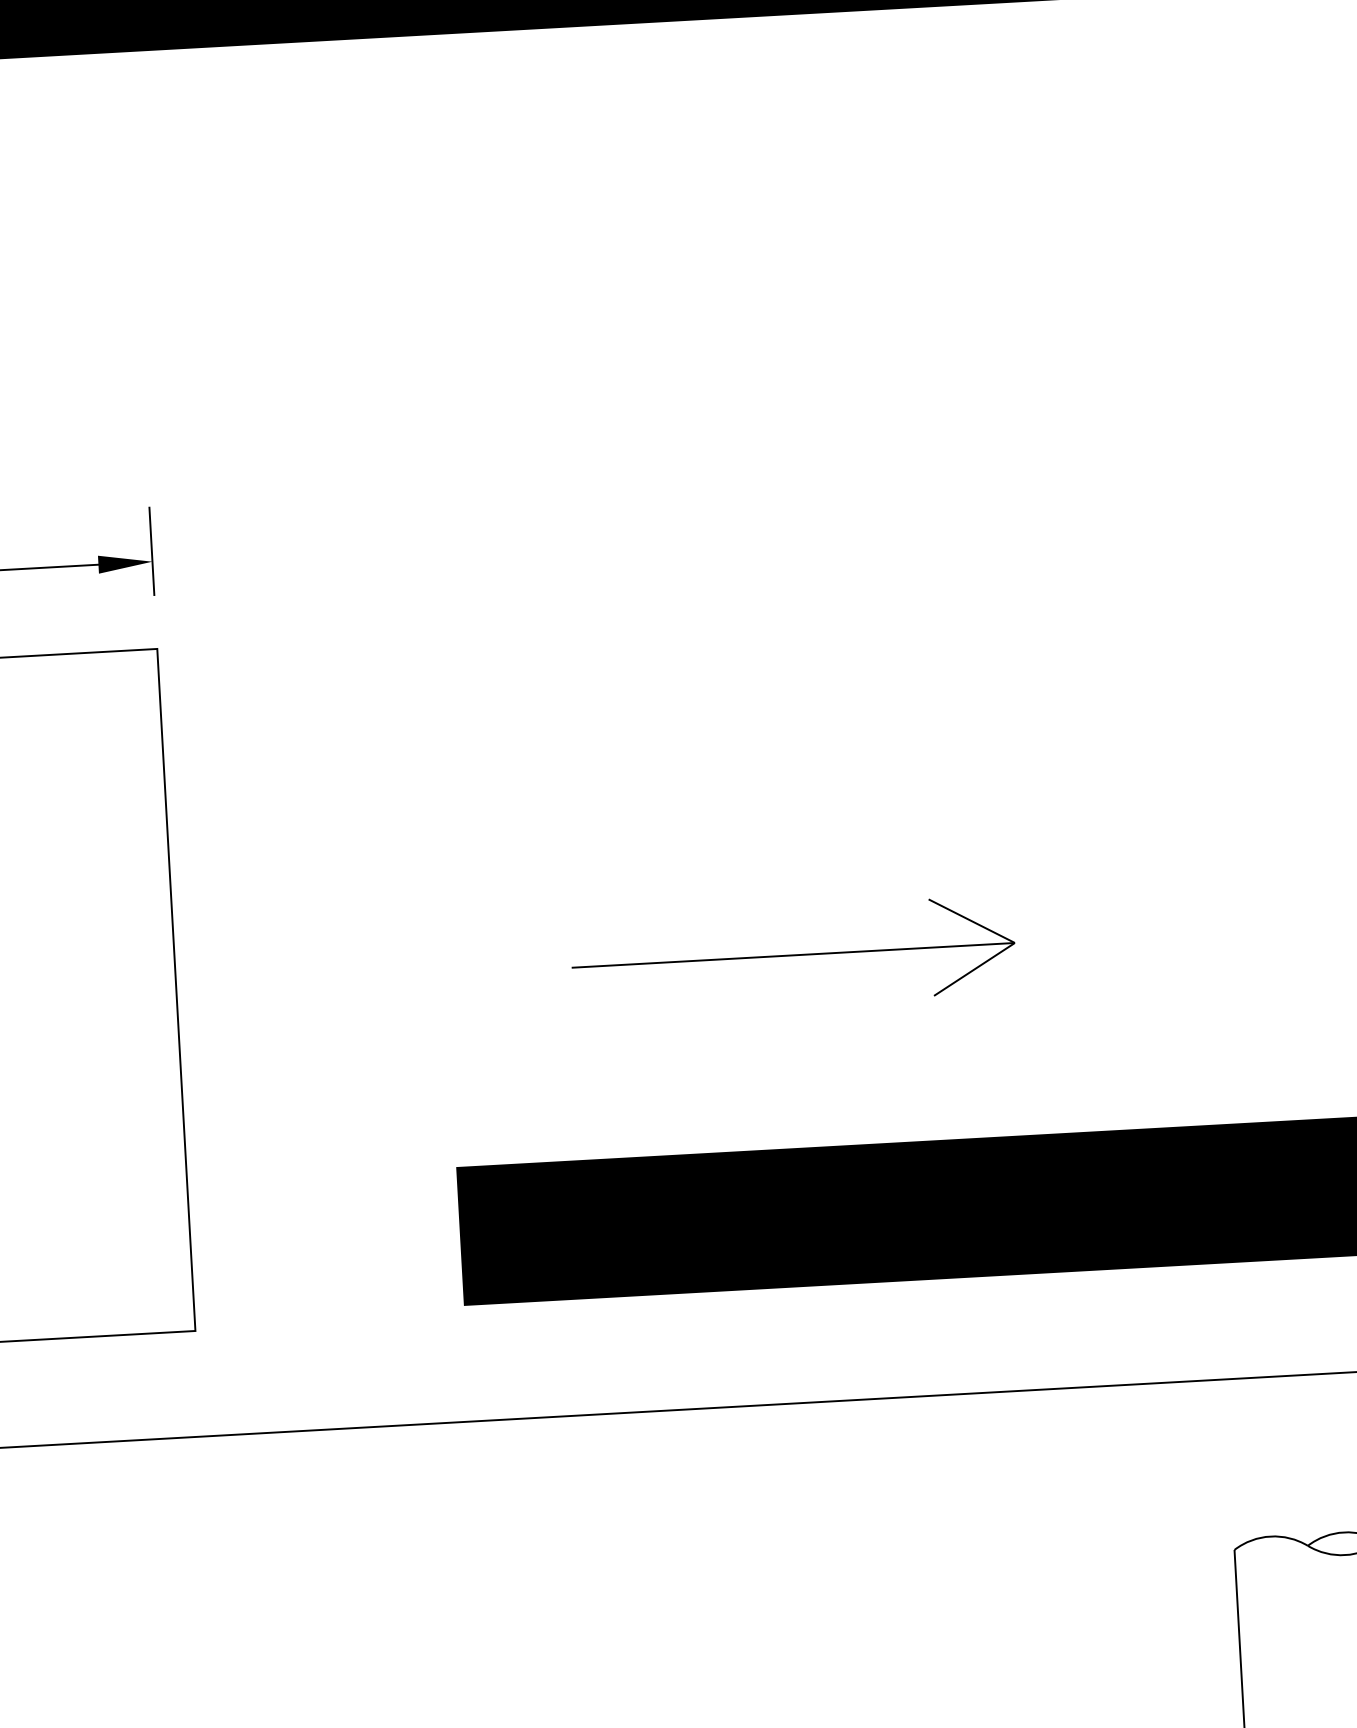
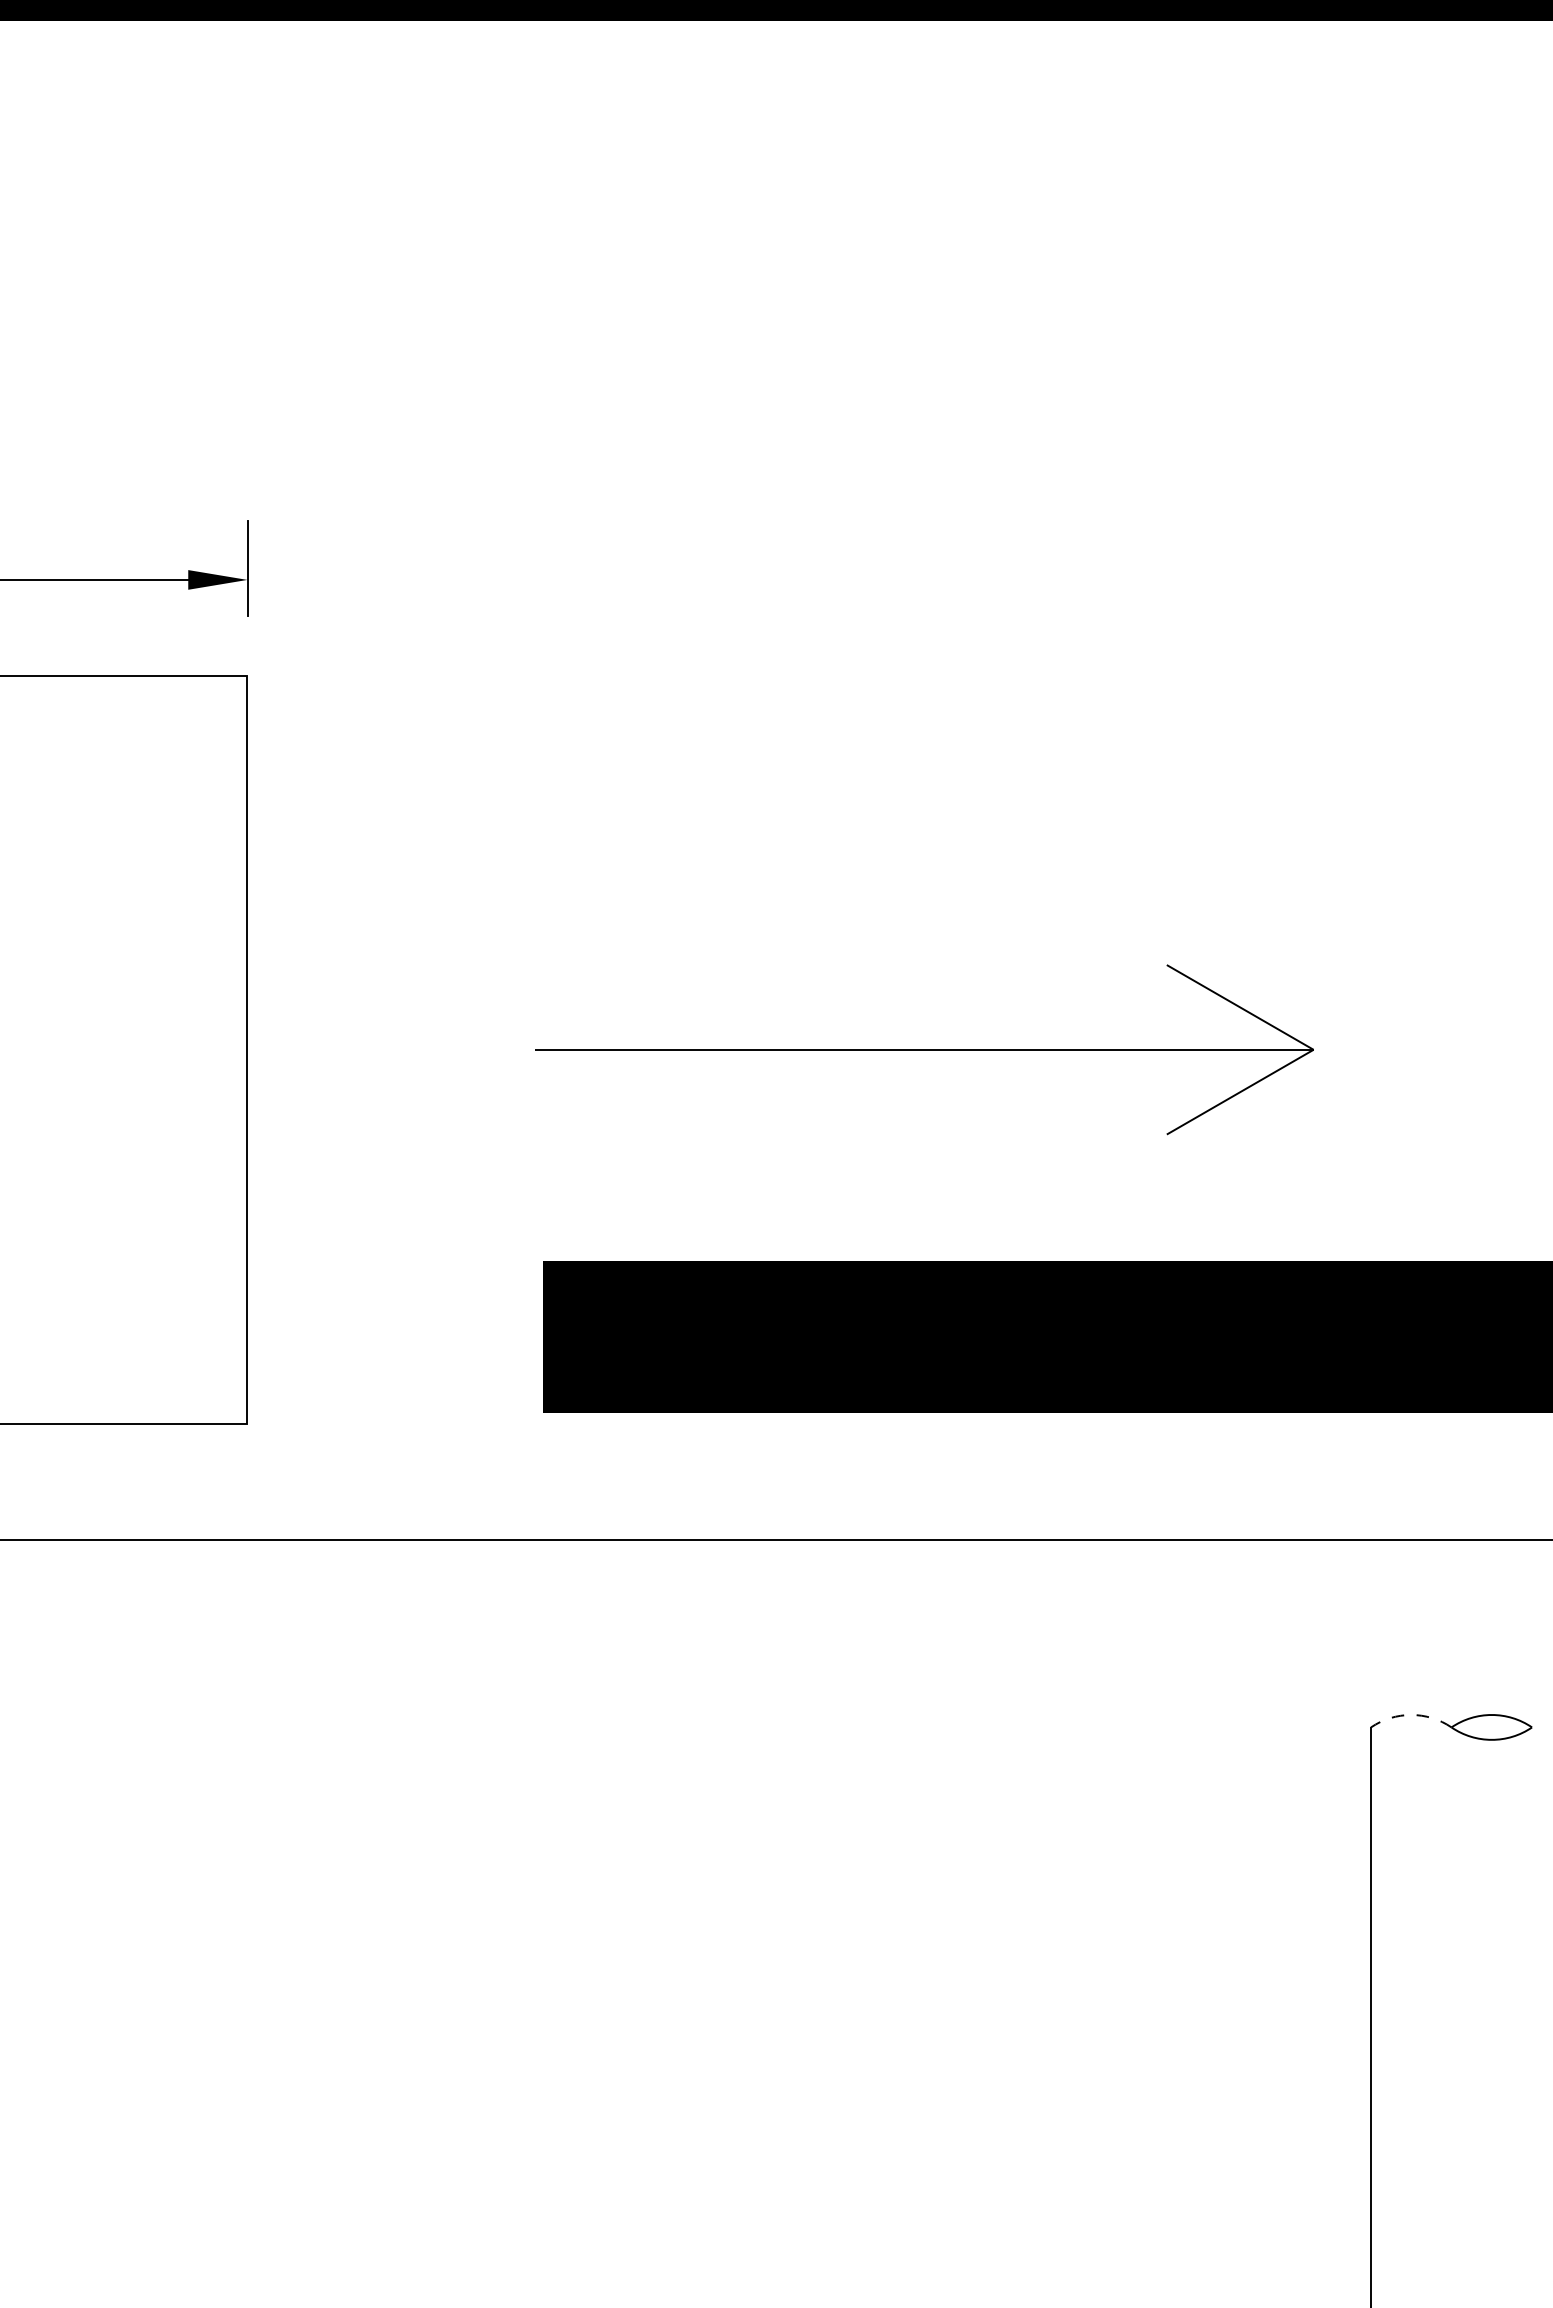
part: (793, 955) -> (924, 1049), size x1.6
arc: (1270, 1536) -> (1411, 1714), solid -> dashed

